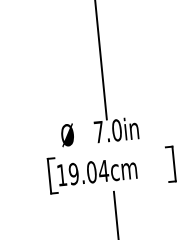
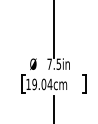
text: (116, 128) -> (58, 63), 7.0in -> 7.5in

